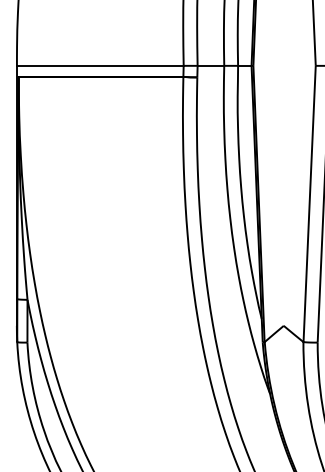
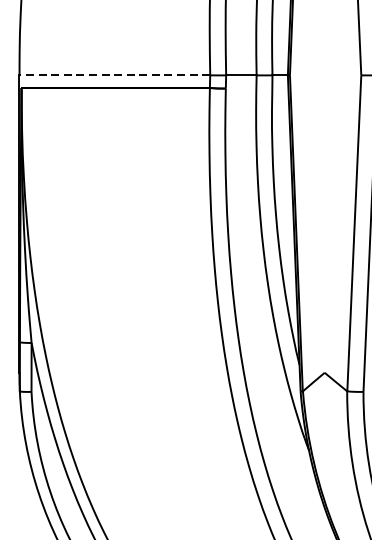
line: (99, 65) -> (113, 74), solid -> dashed

